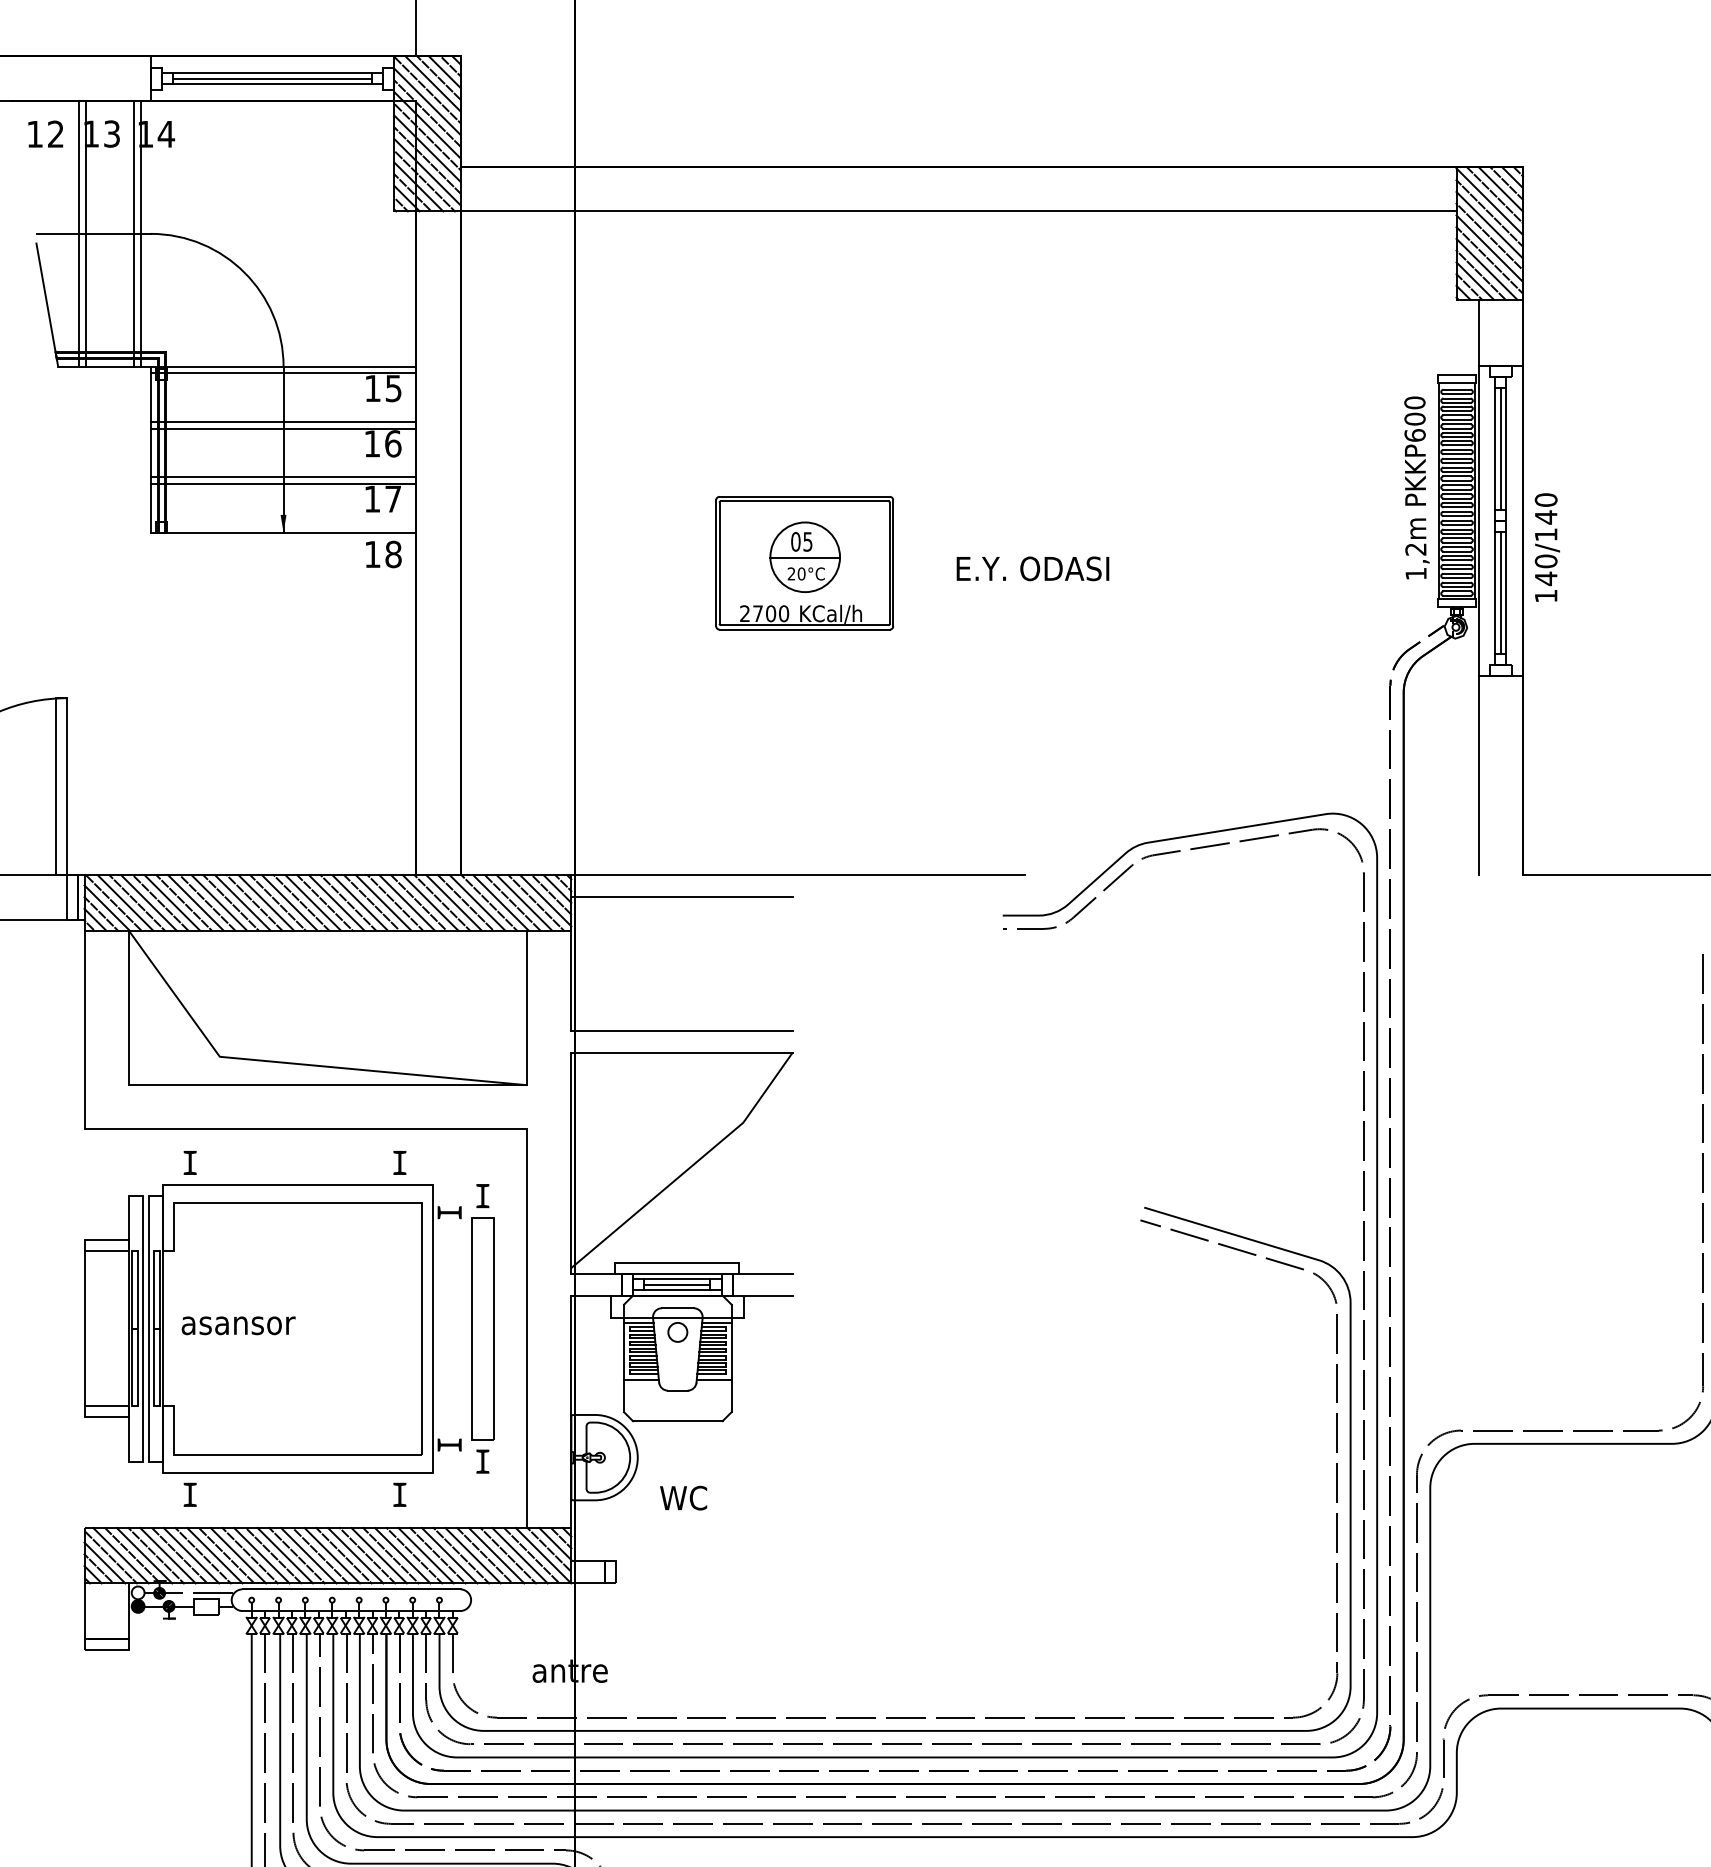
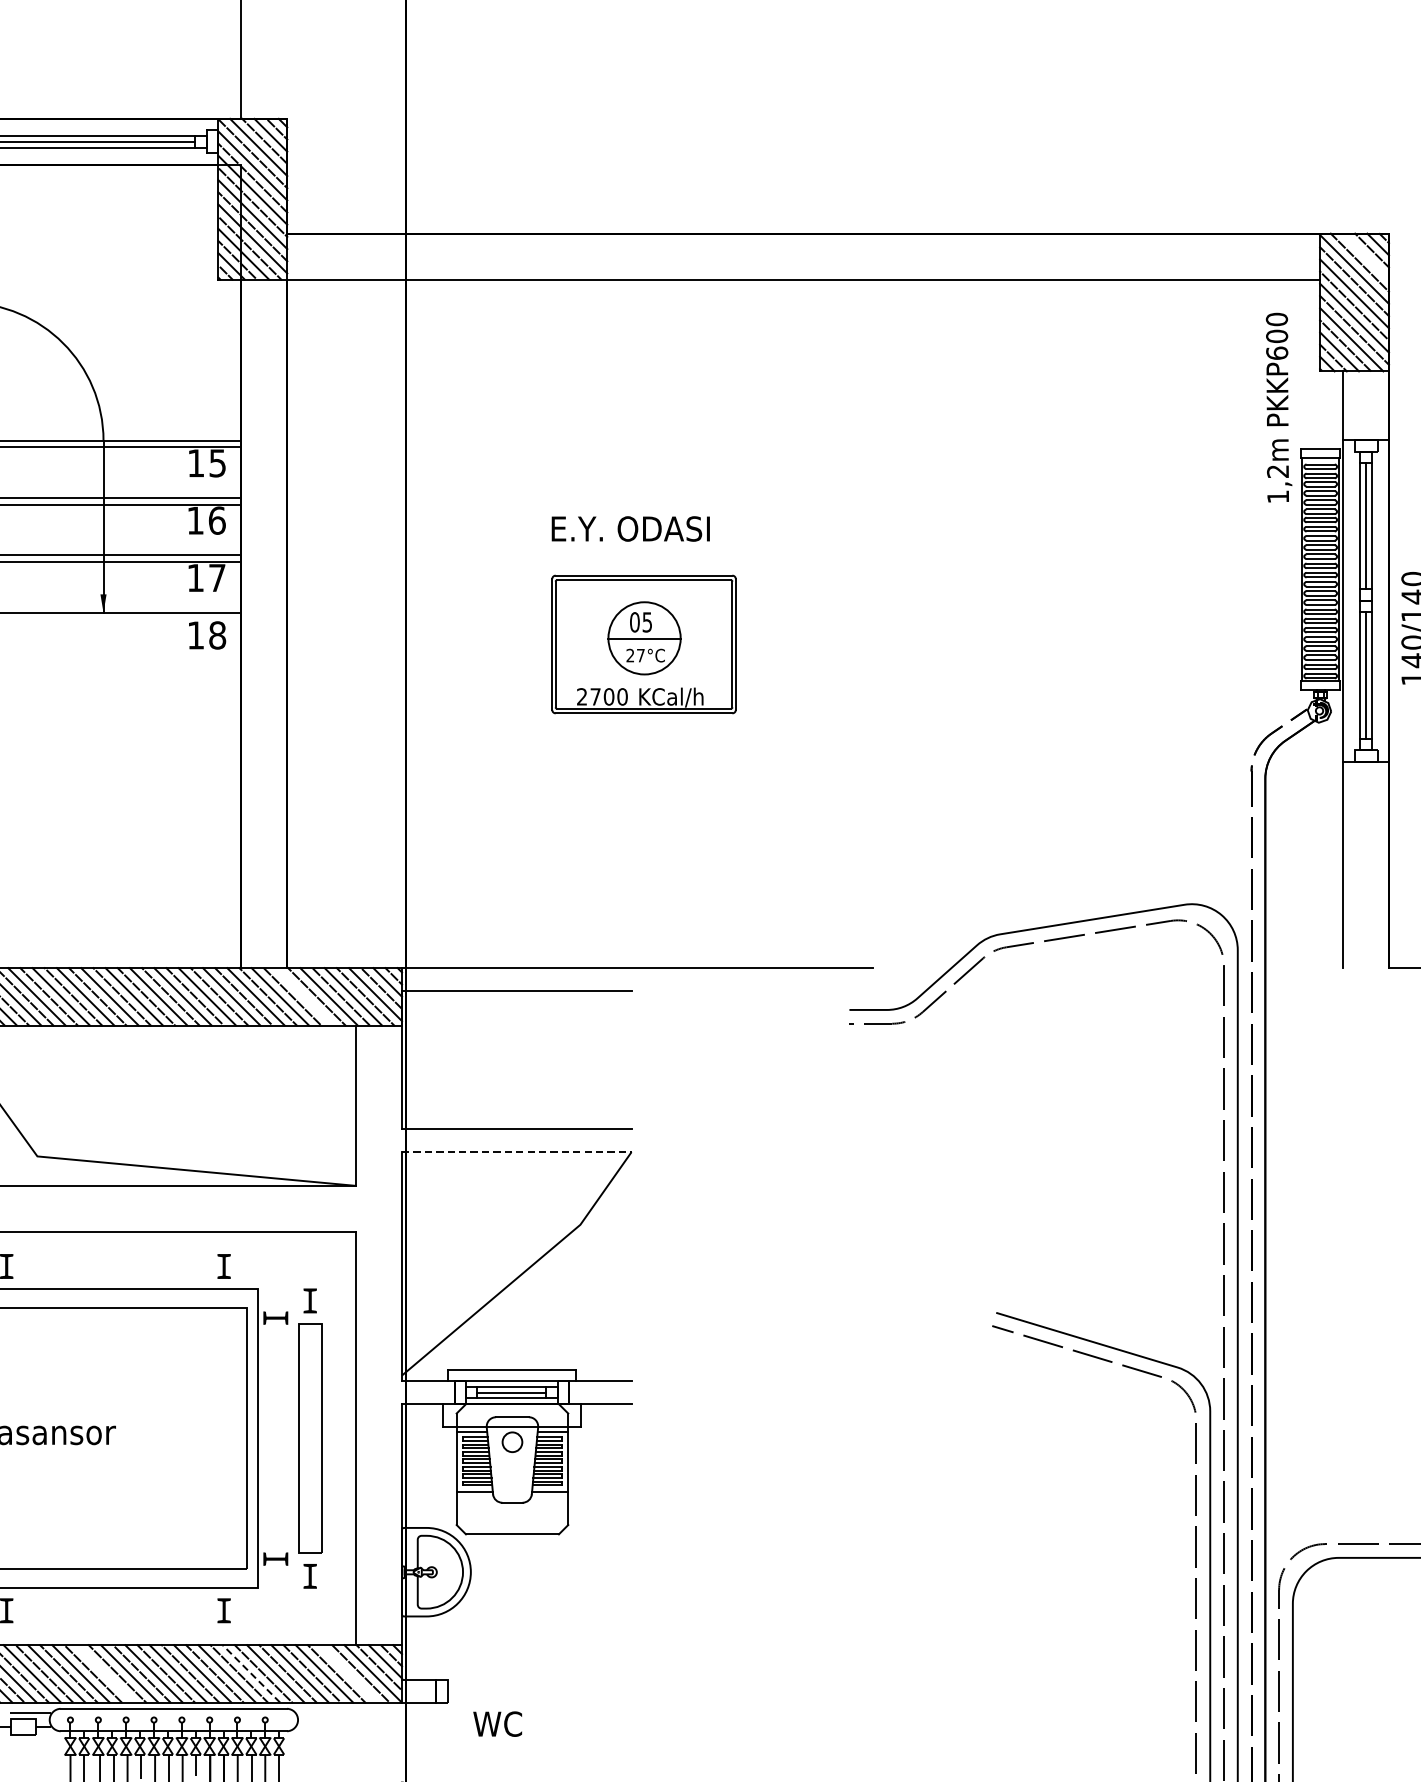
line: (1500, 189) -> (1365, 256), removed
text: (1416, 487) -> (1278, 407), moved
text: (1032, 568) -> (630, 528), moved
text: (801, 573) -> (640, 655), 20 -> 27
line: (477, 902) -> (304, 996), removed
line: (682, 1052) -> (517, 1151), solid -> dashed
text: (683, 1497) -> (497, 1723), moved
line: (285, 1555) -> (105, 1673), removed
line: (425, 1555) -> (250, 1673), solid -> dashed
line: (519, 1555) -> (348, 1673), removed

